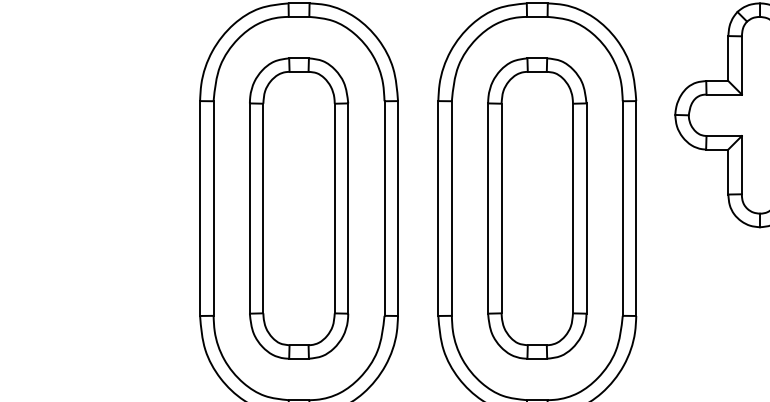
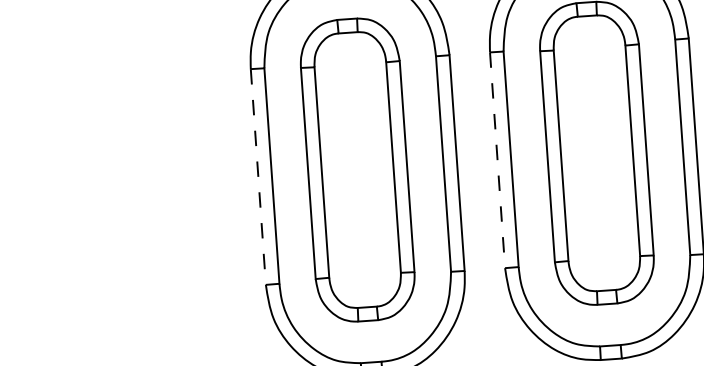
line: (200, 209) -> (258, 177), solid -> dashed
line: (438, 209) -> (497, 161), solid -> dashed

